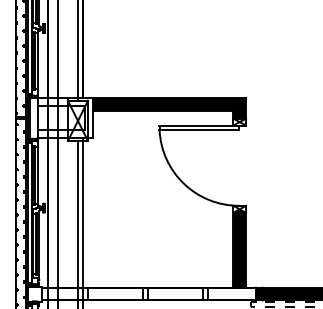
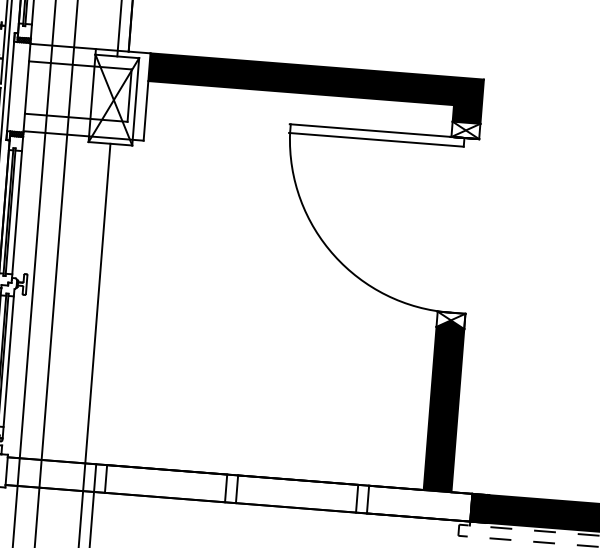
line: (83, 212) -> (110, 300), removed

